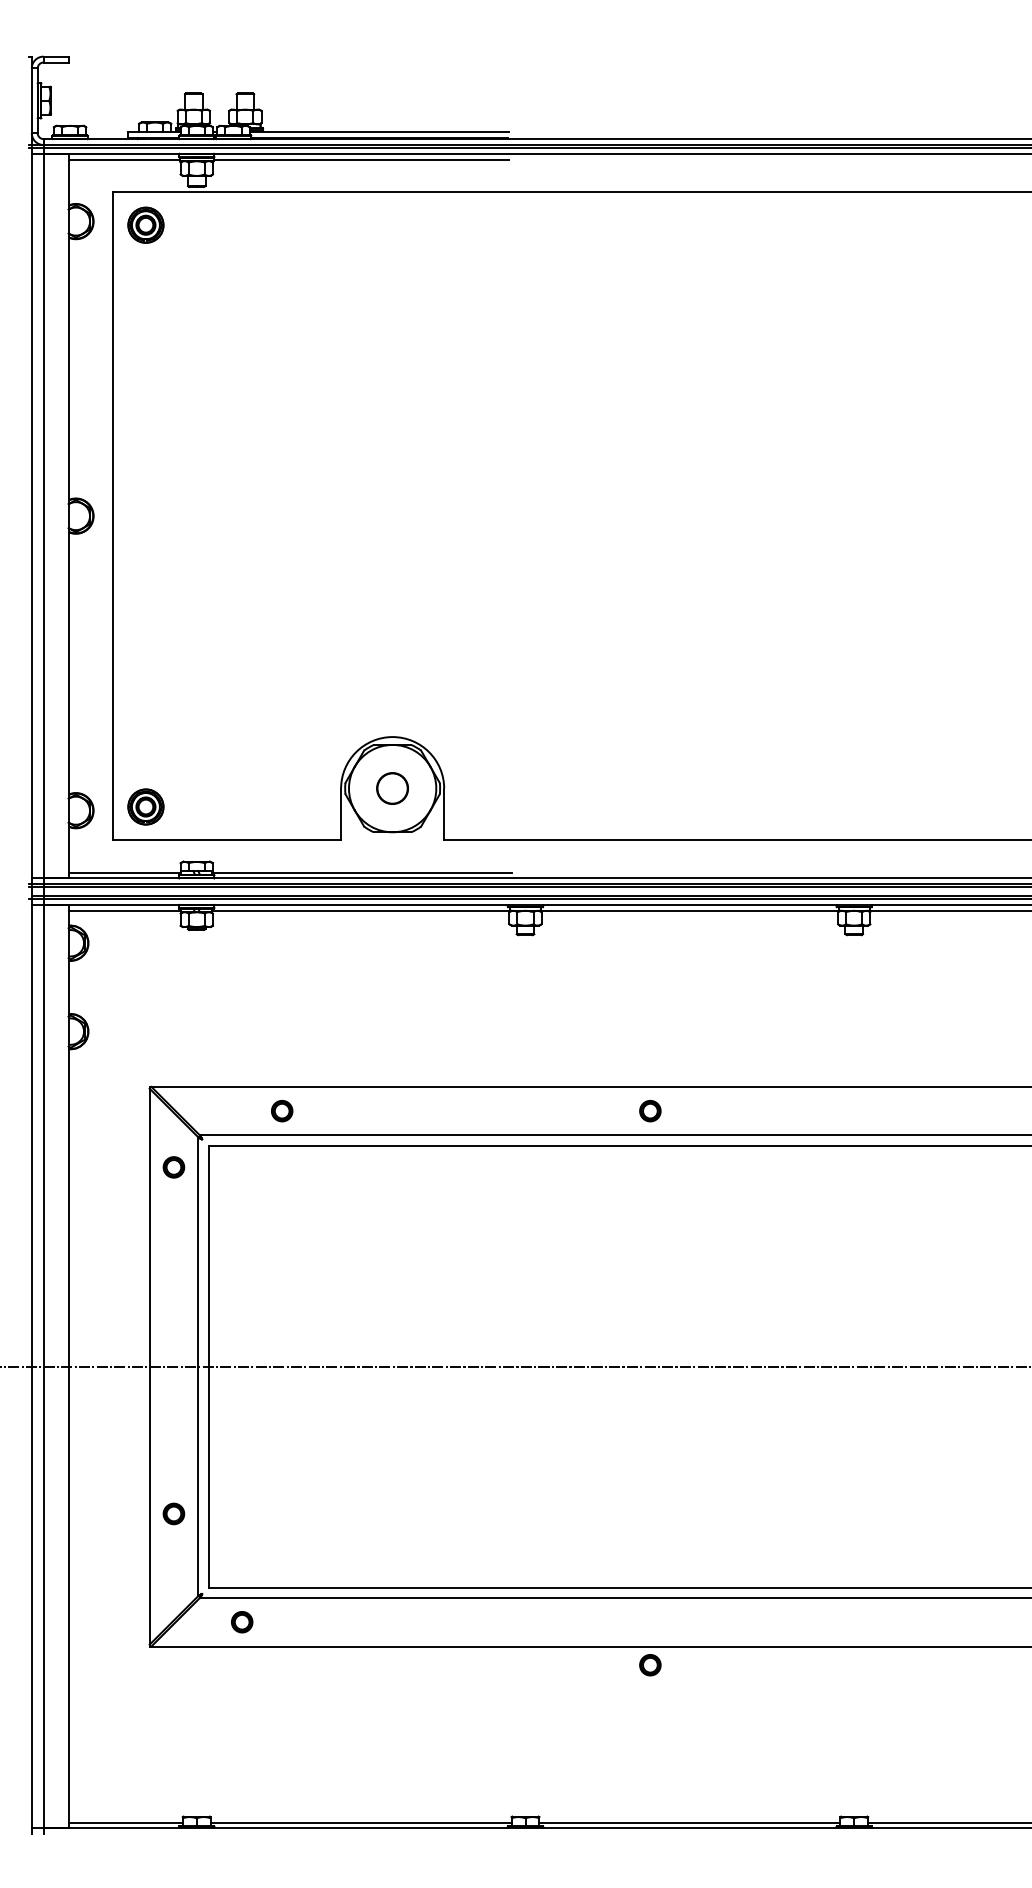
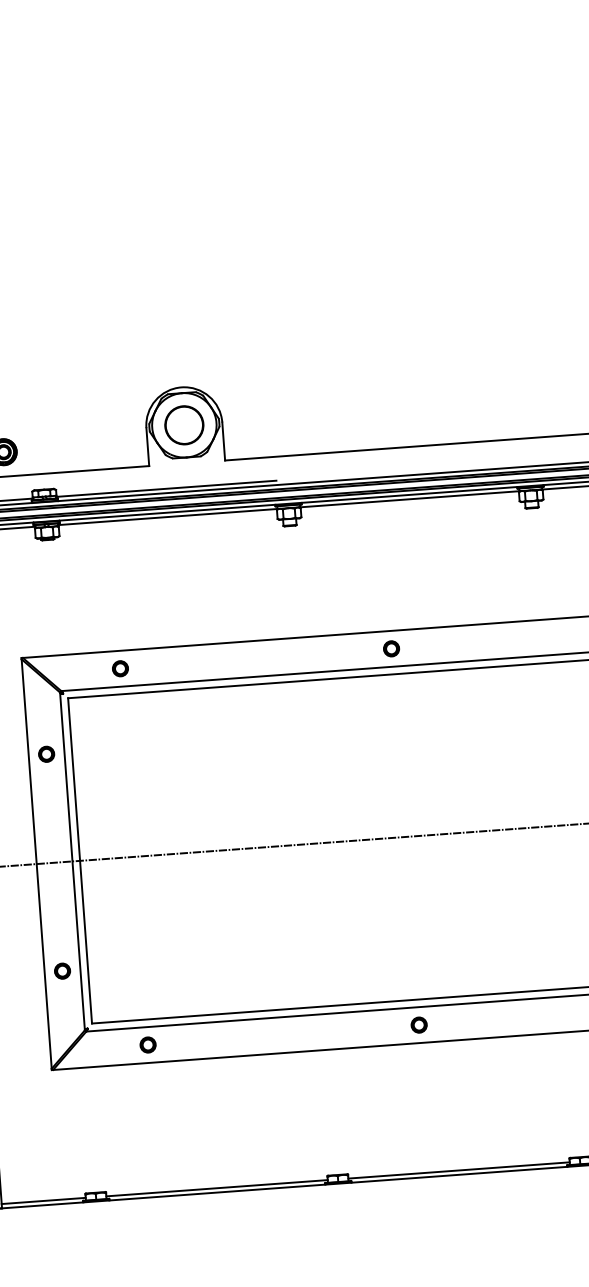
part: (392, 788) -> (184, 425), size x1.67
part: (173, 1167) -> (46, 754), moved
part: (242, 1622) -> (148, 1045), moved
part: (650, 1665) -> (419, 1025), moved

